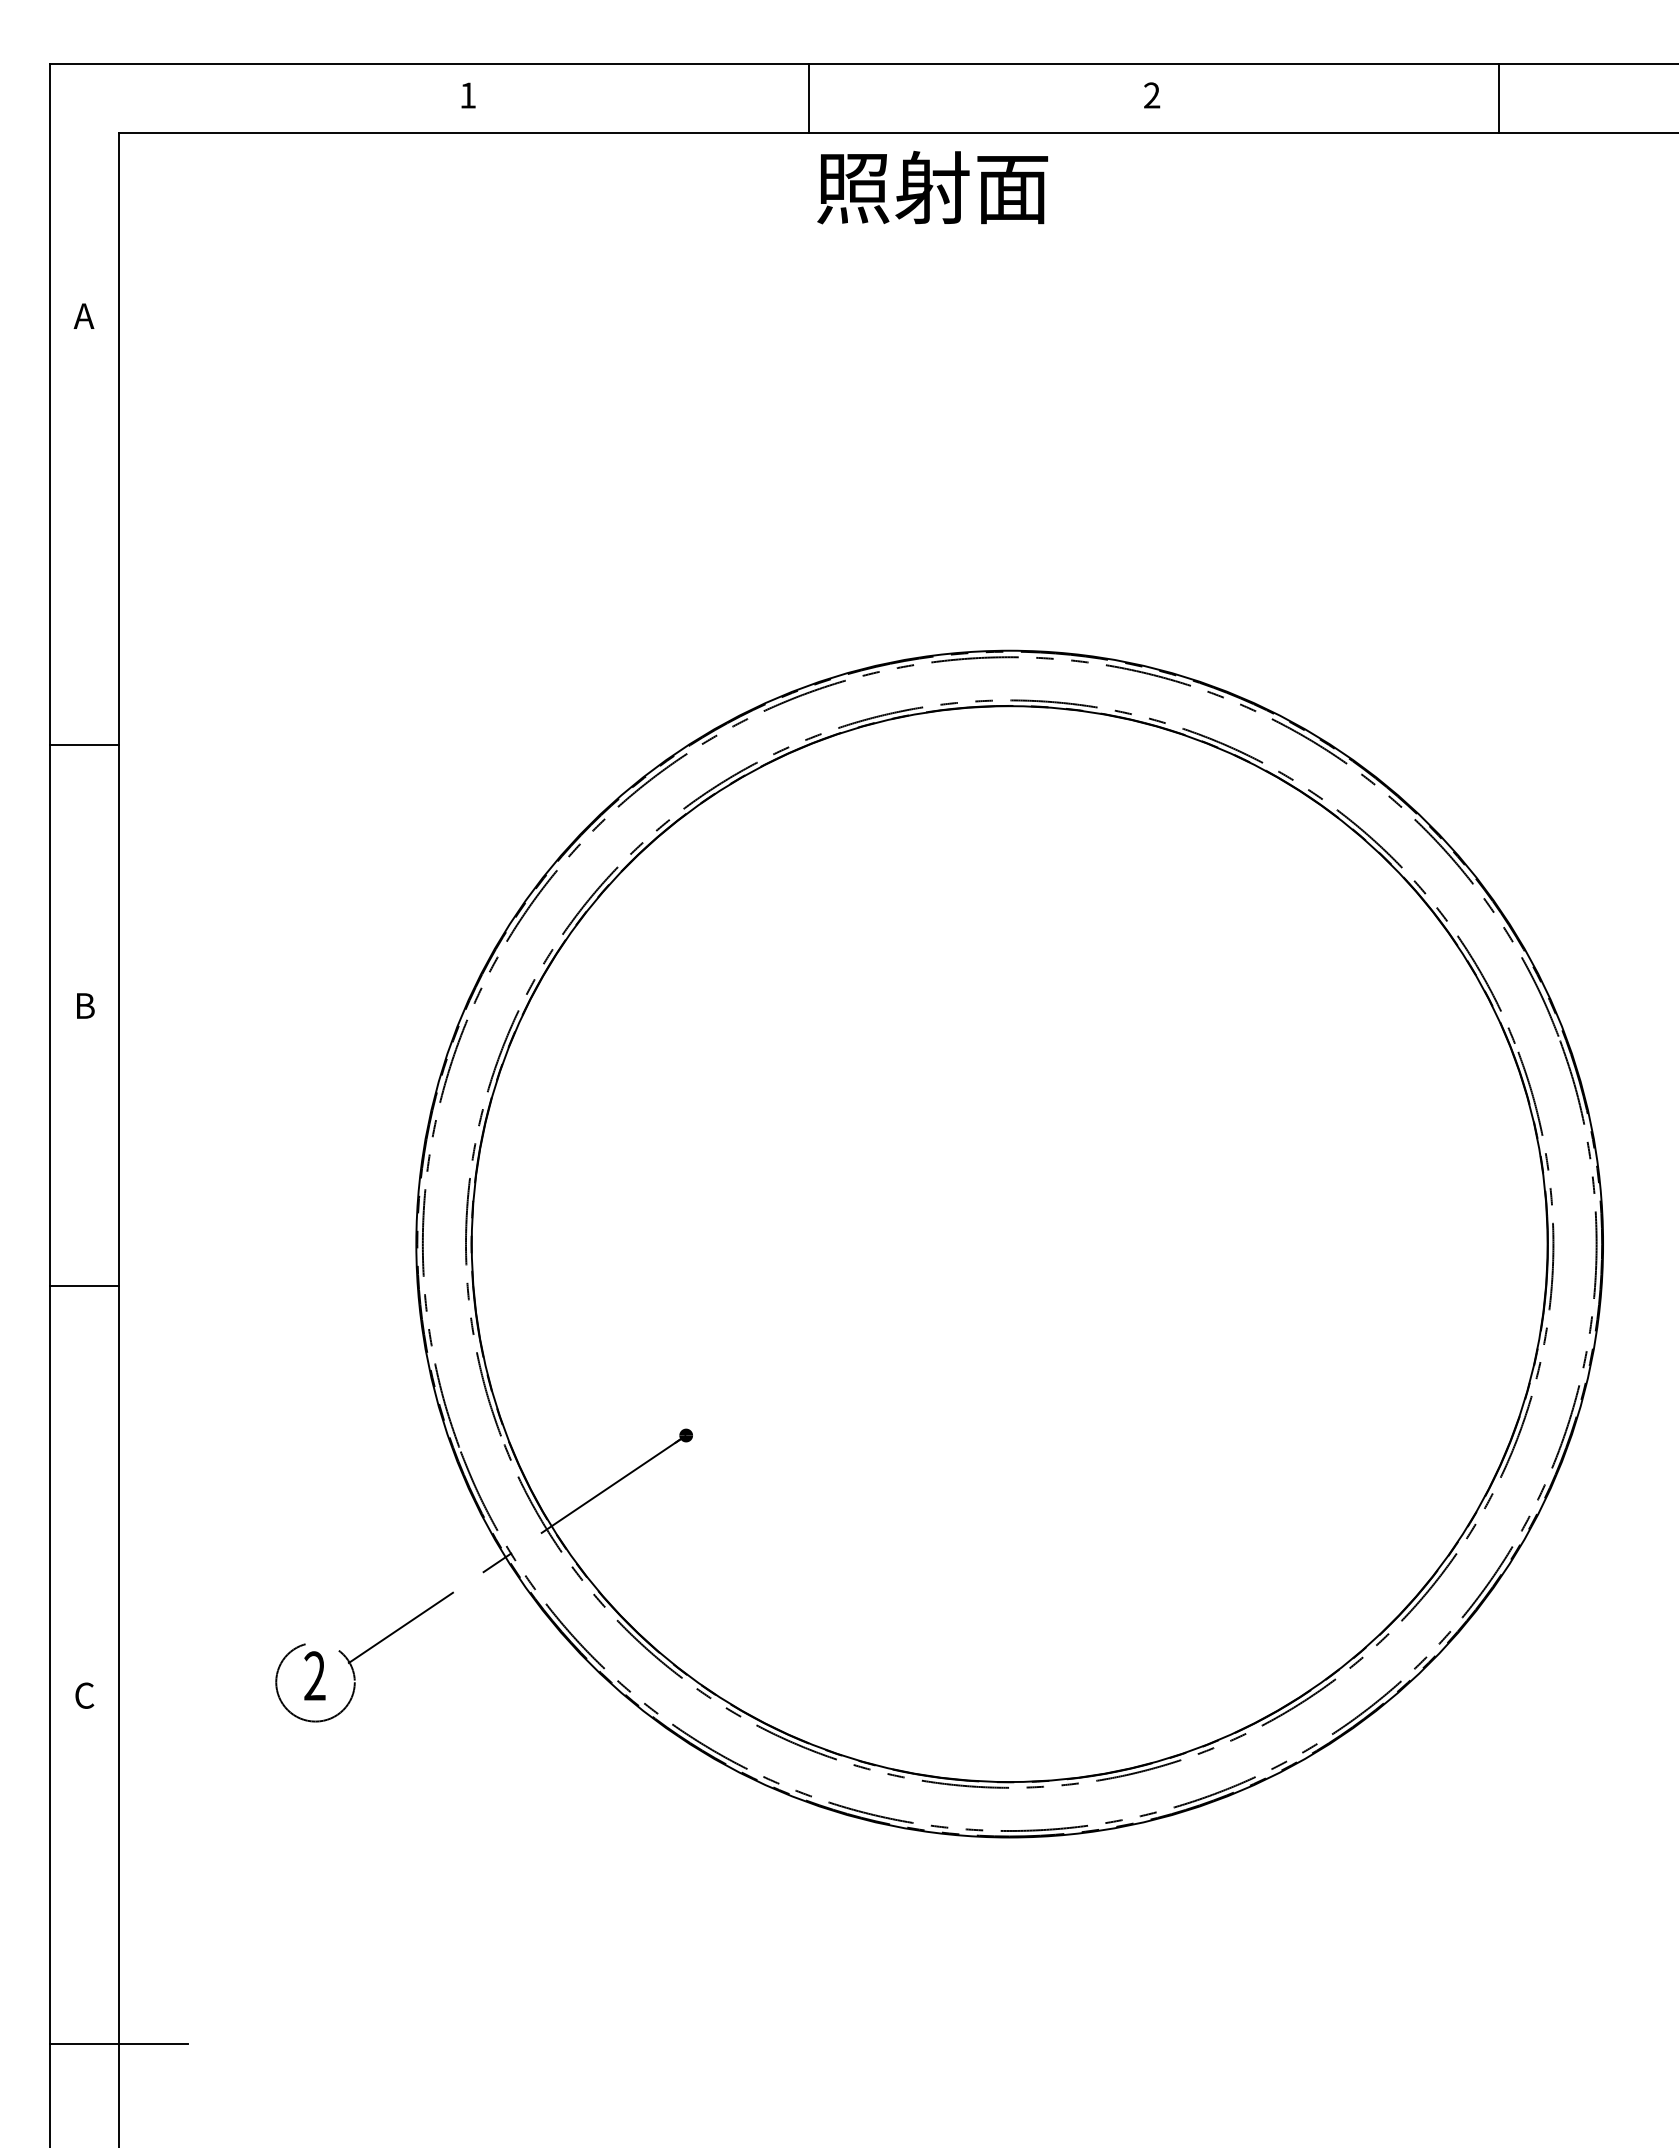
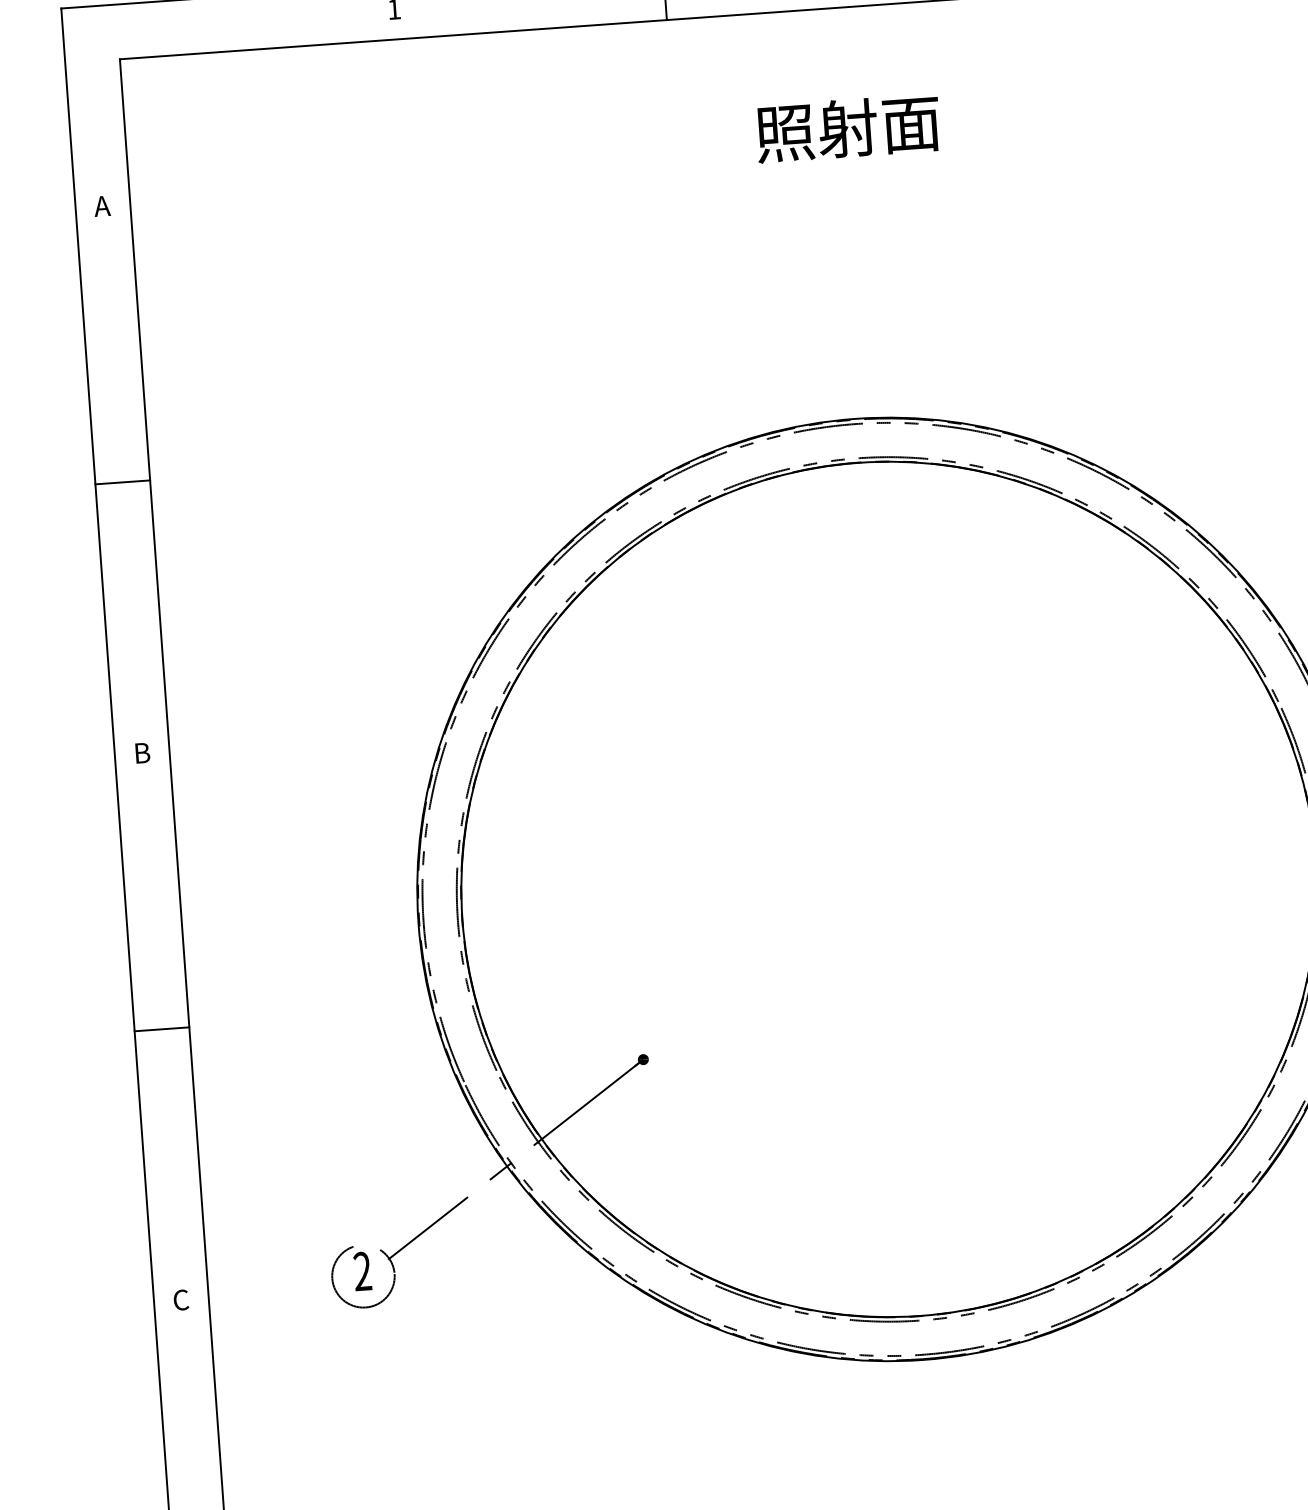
text: (932, 187) -> (847, 128), moved
line: (84, 745) -> (122, 482), moved
line: (84, 1286) -> (161, 1029), moved

